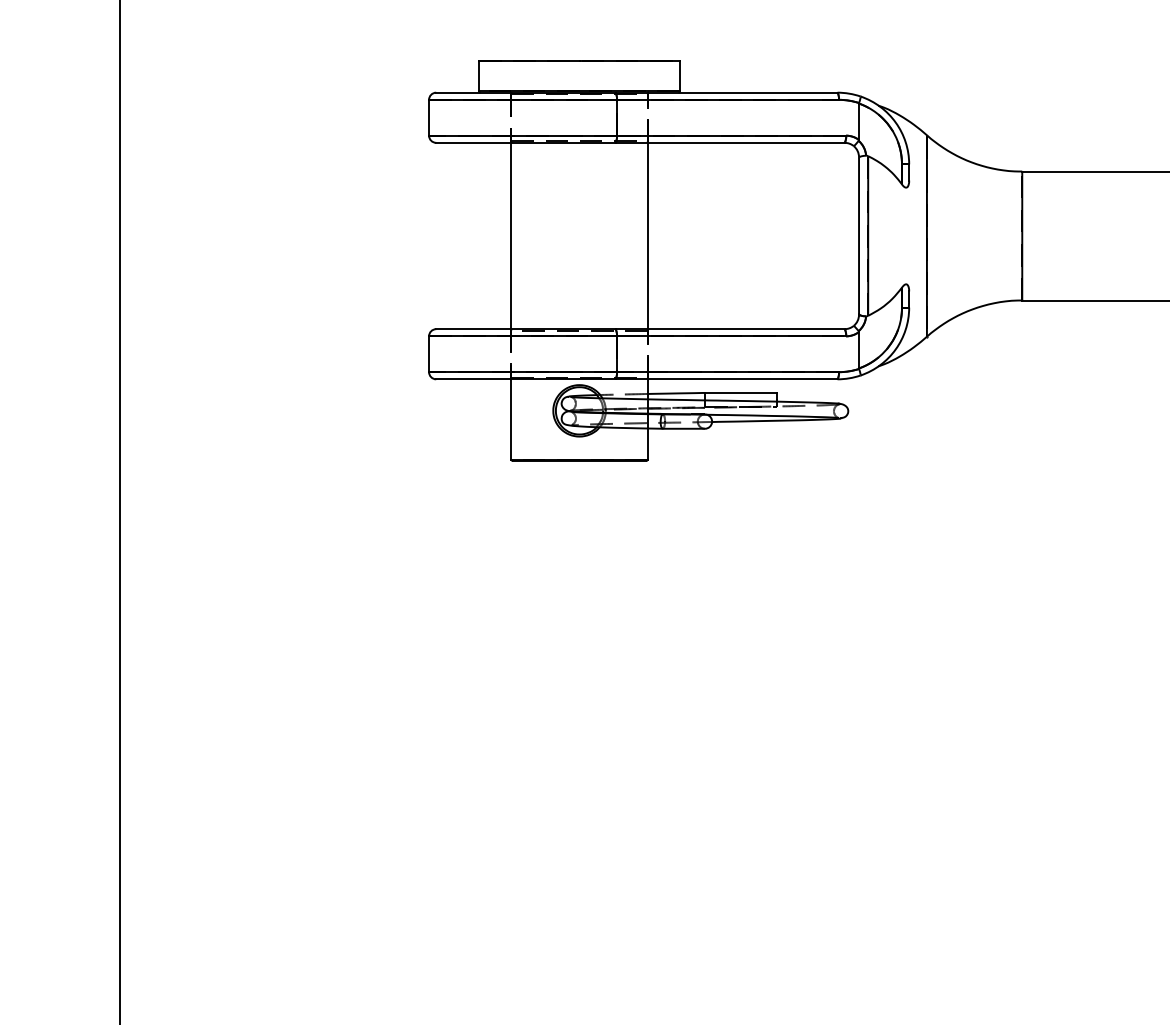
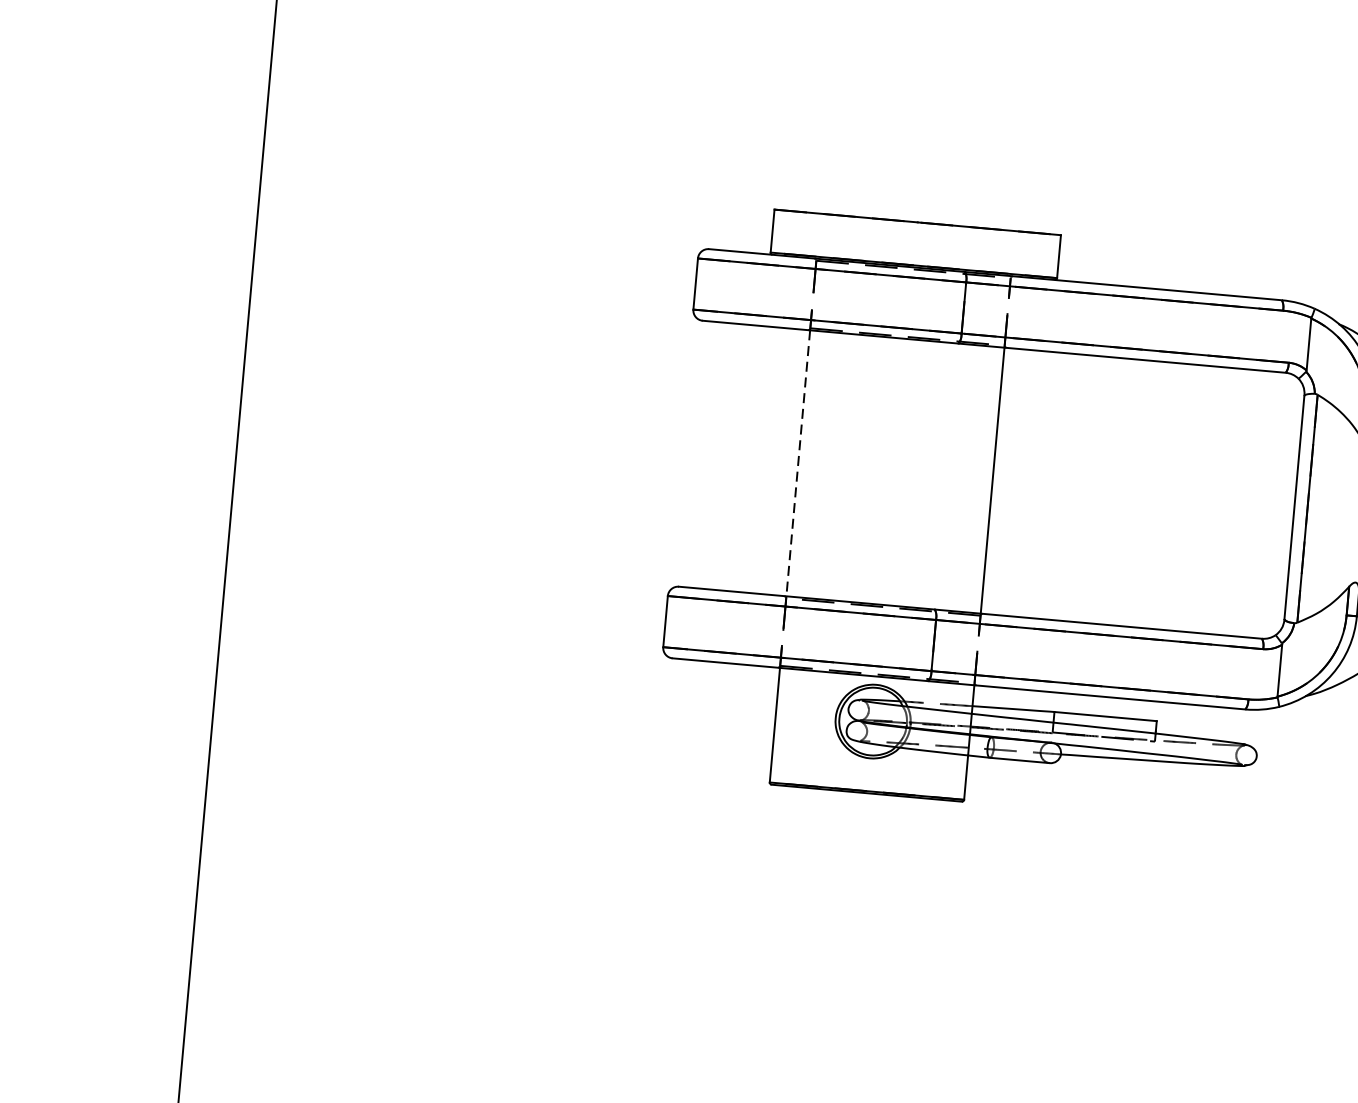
line: (511, 236) -> (798, 464), solid -> dashed

